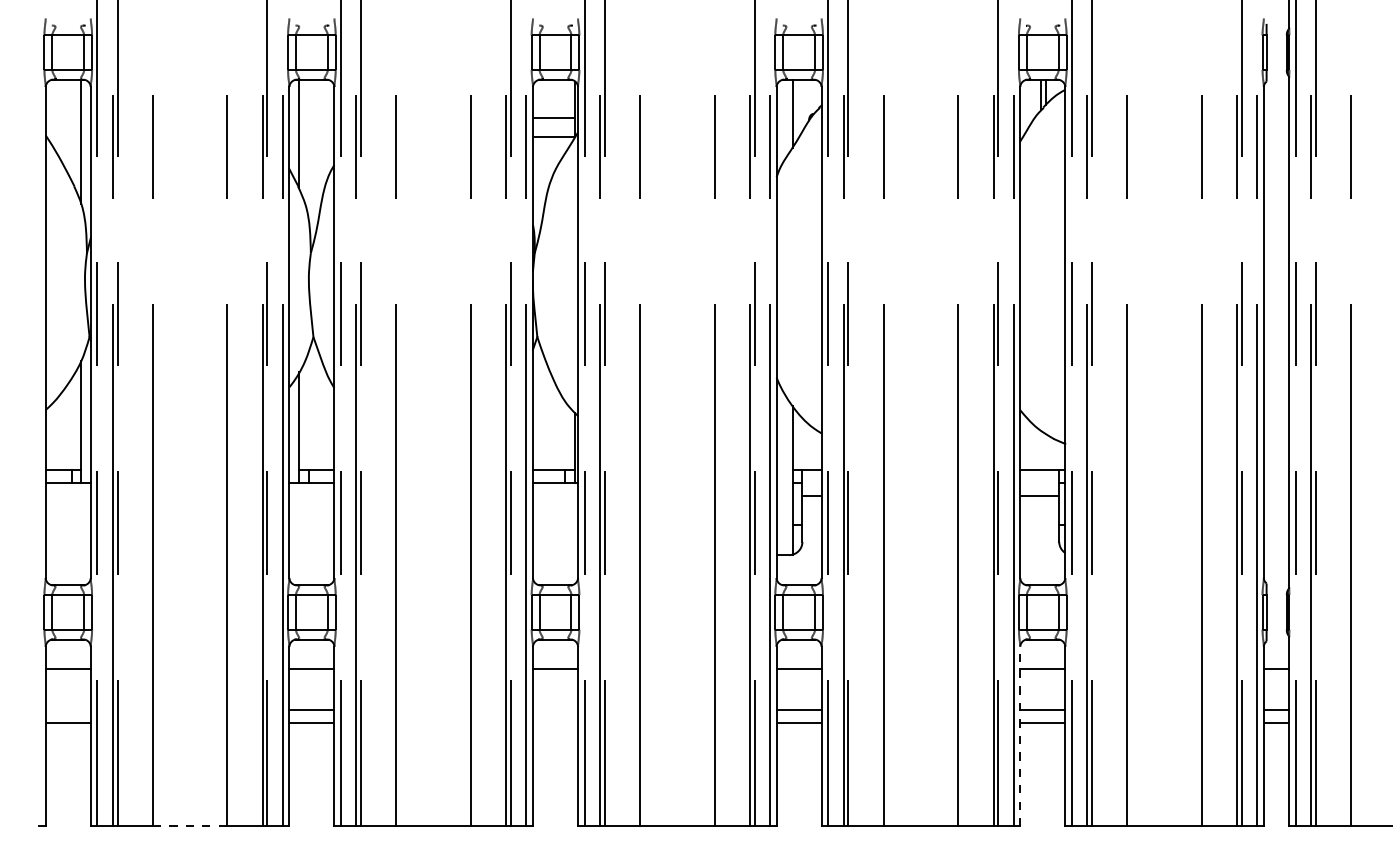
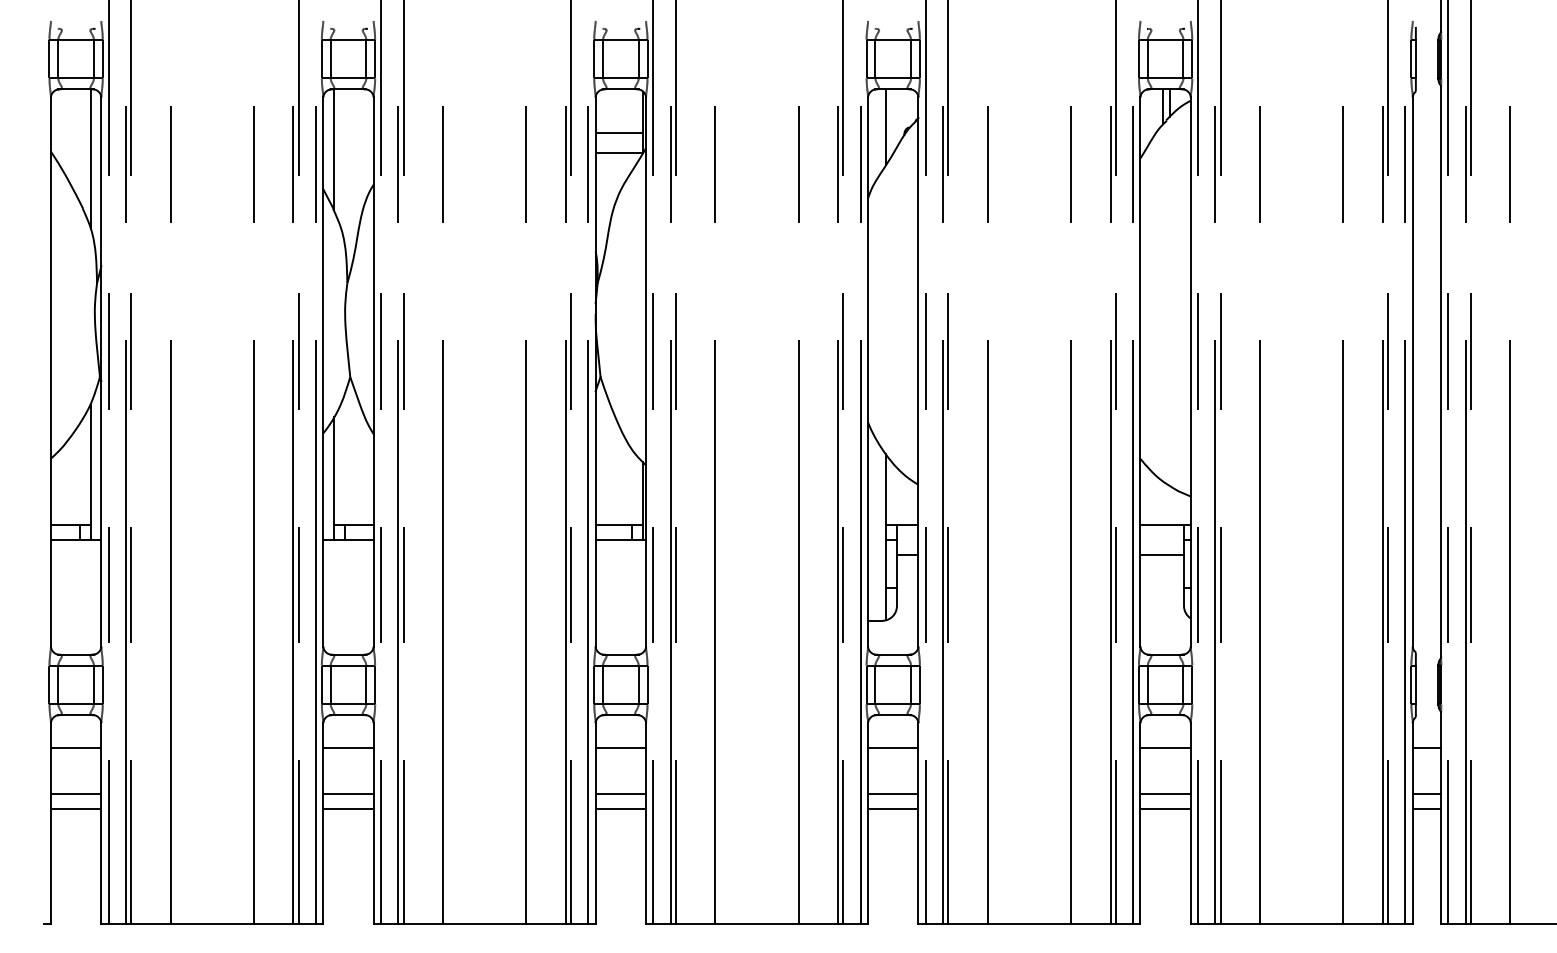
line: (67, 709) -> (75, 793), added
line: (555, 709) -> (620, 793), added
line: (555, 723) -> (620, 809), added
line: (1020, 736) -> (1140, 823), dashed -> solid
line: (190, 826) -> (212, 924), dashed -> solid

